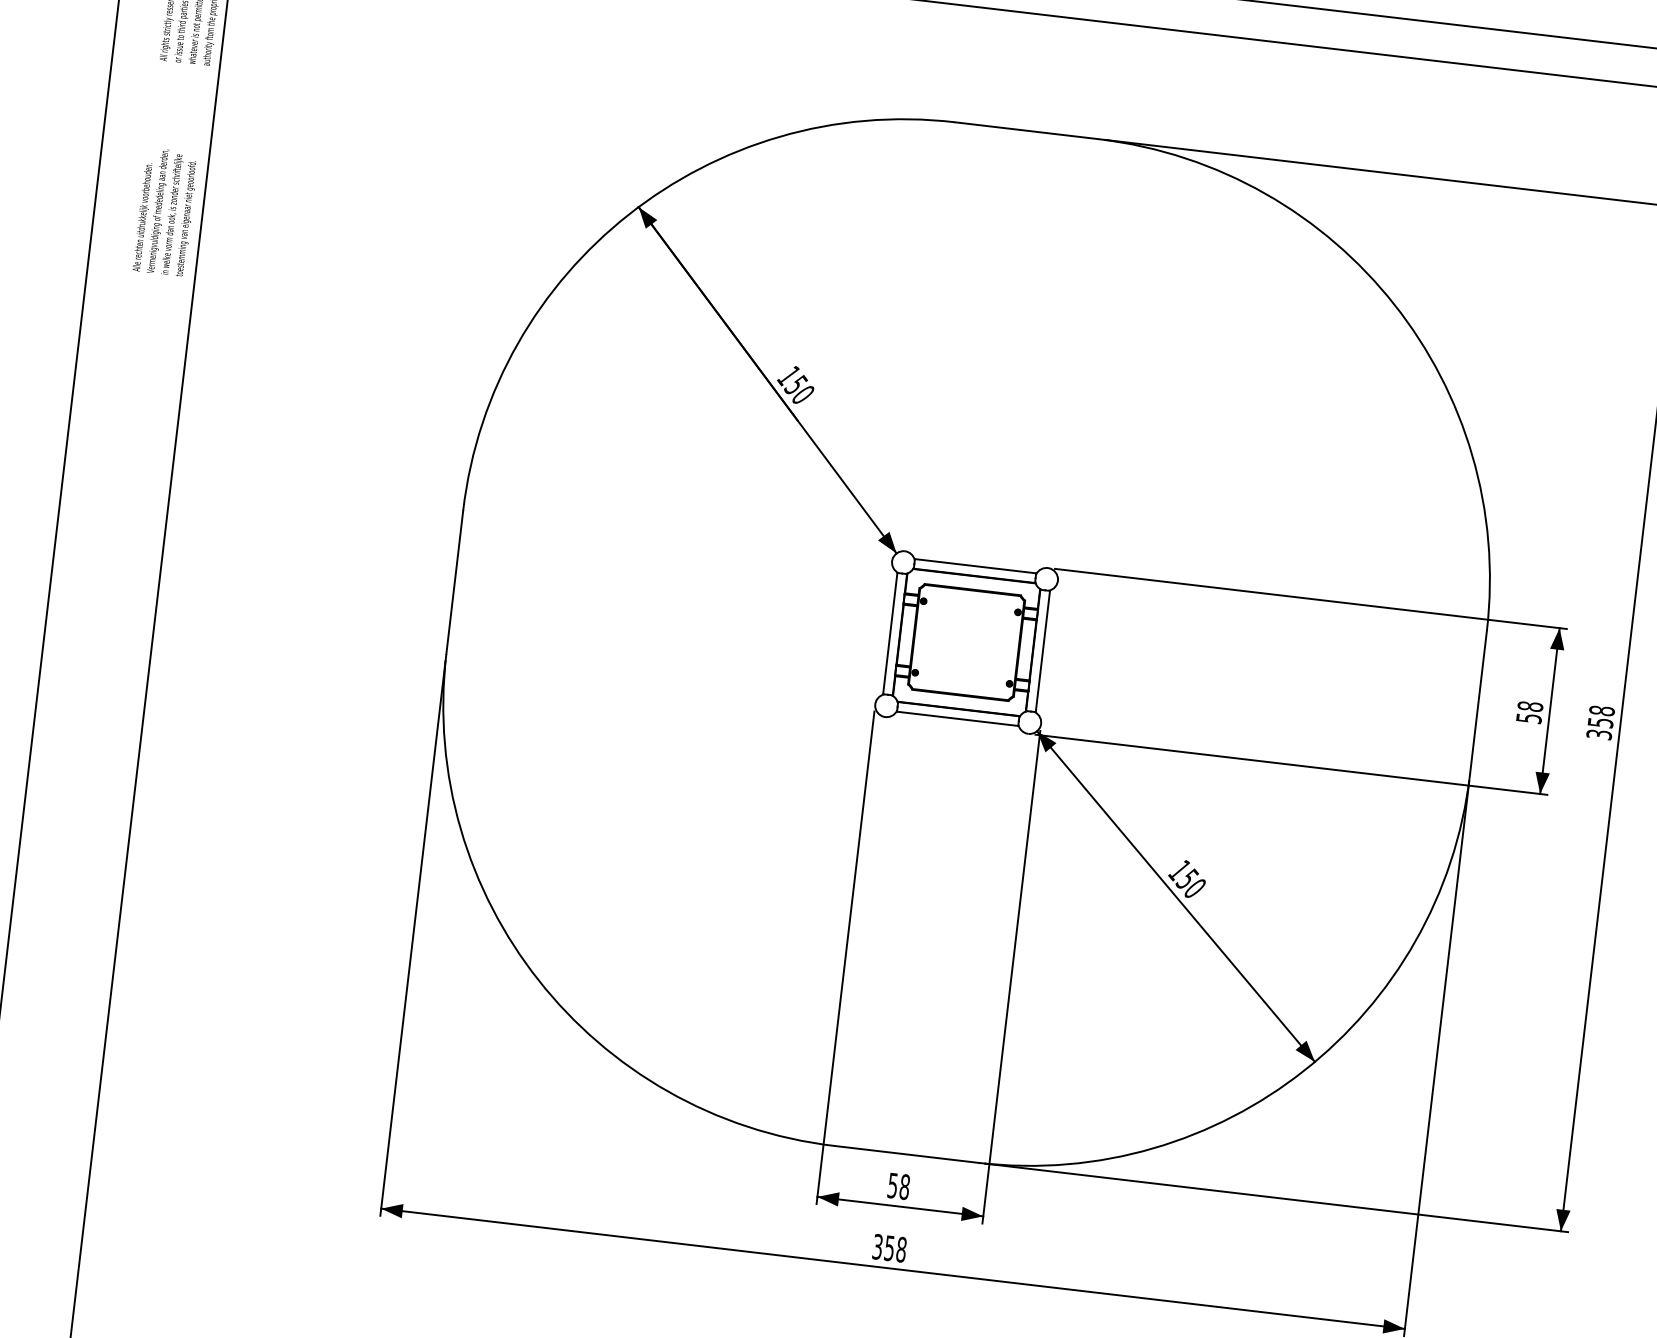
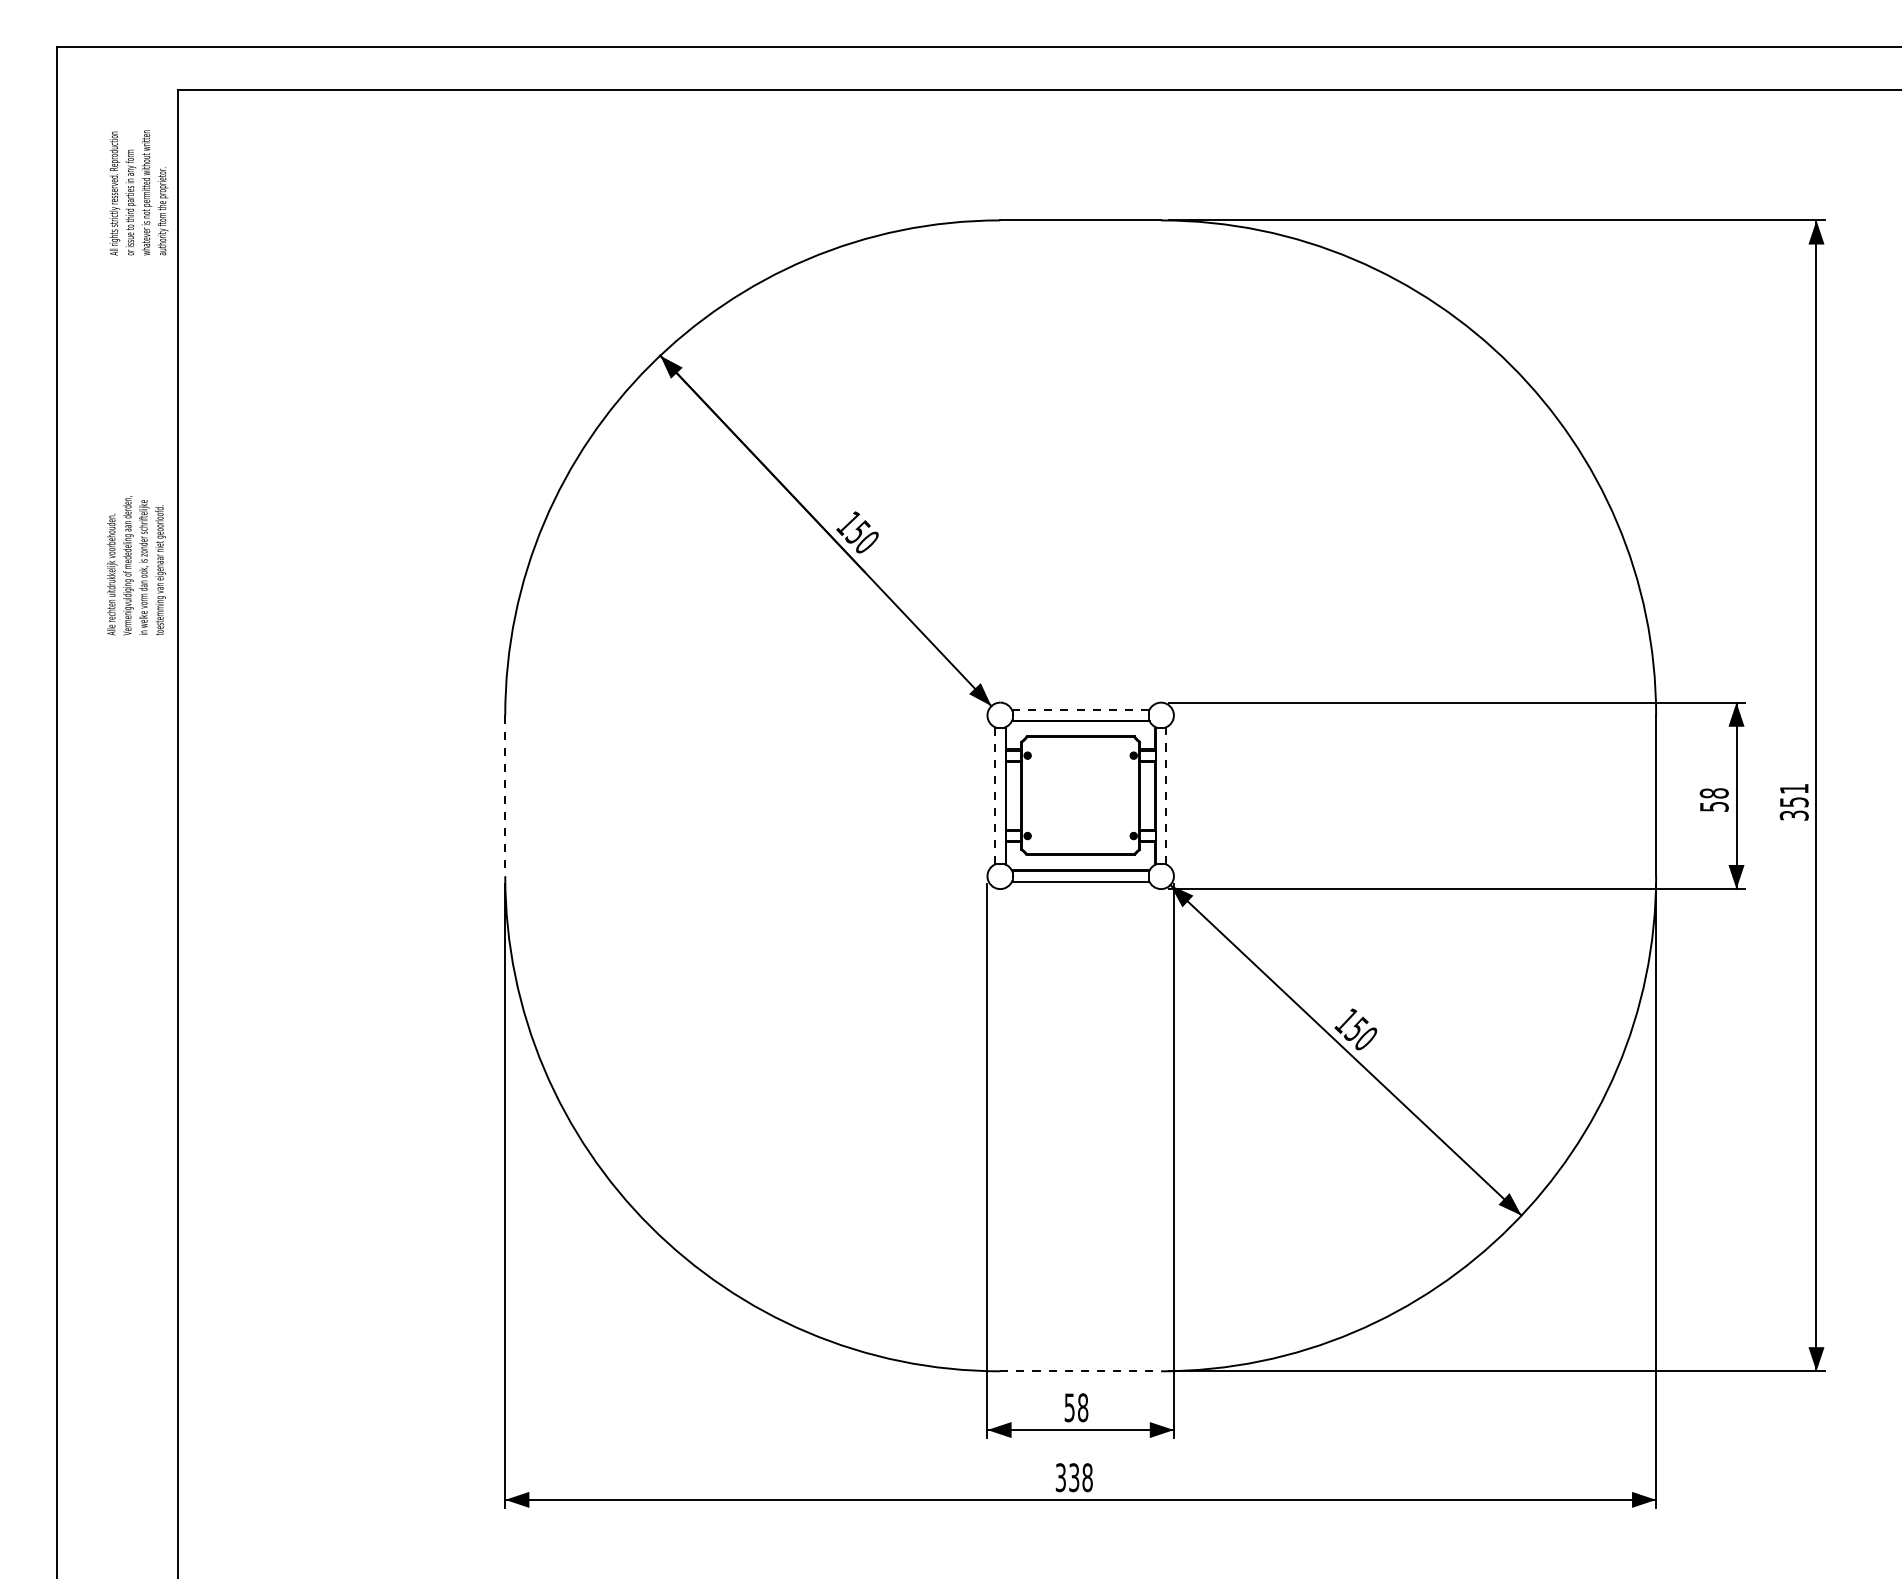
text: (165, 211) -> (136, 565), moved
line: (975, 566) -> (1080, 710), solid -> dashed
line: (454, 583) -> (505, 796), solid -> dashed
line: (889, 634) -> (994, 796), solid -> dashed
line: (1042, 651) -> (1166, 795), solid -> dashed
text: (1601, 710) -> (1793, 788), 358 -> 351
line: (907, 1154) -> (1081, 1371), solid -> dashed
text: (889, 1248) -> (1074, 1477), 358 -> 338

